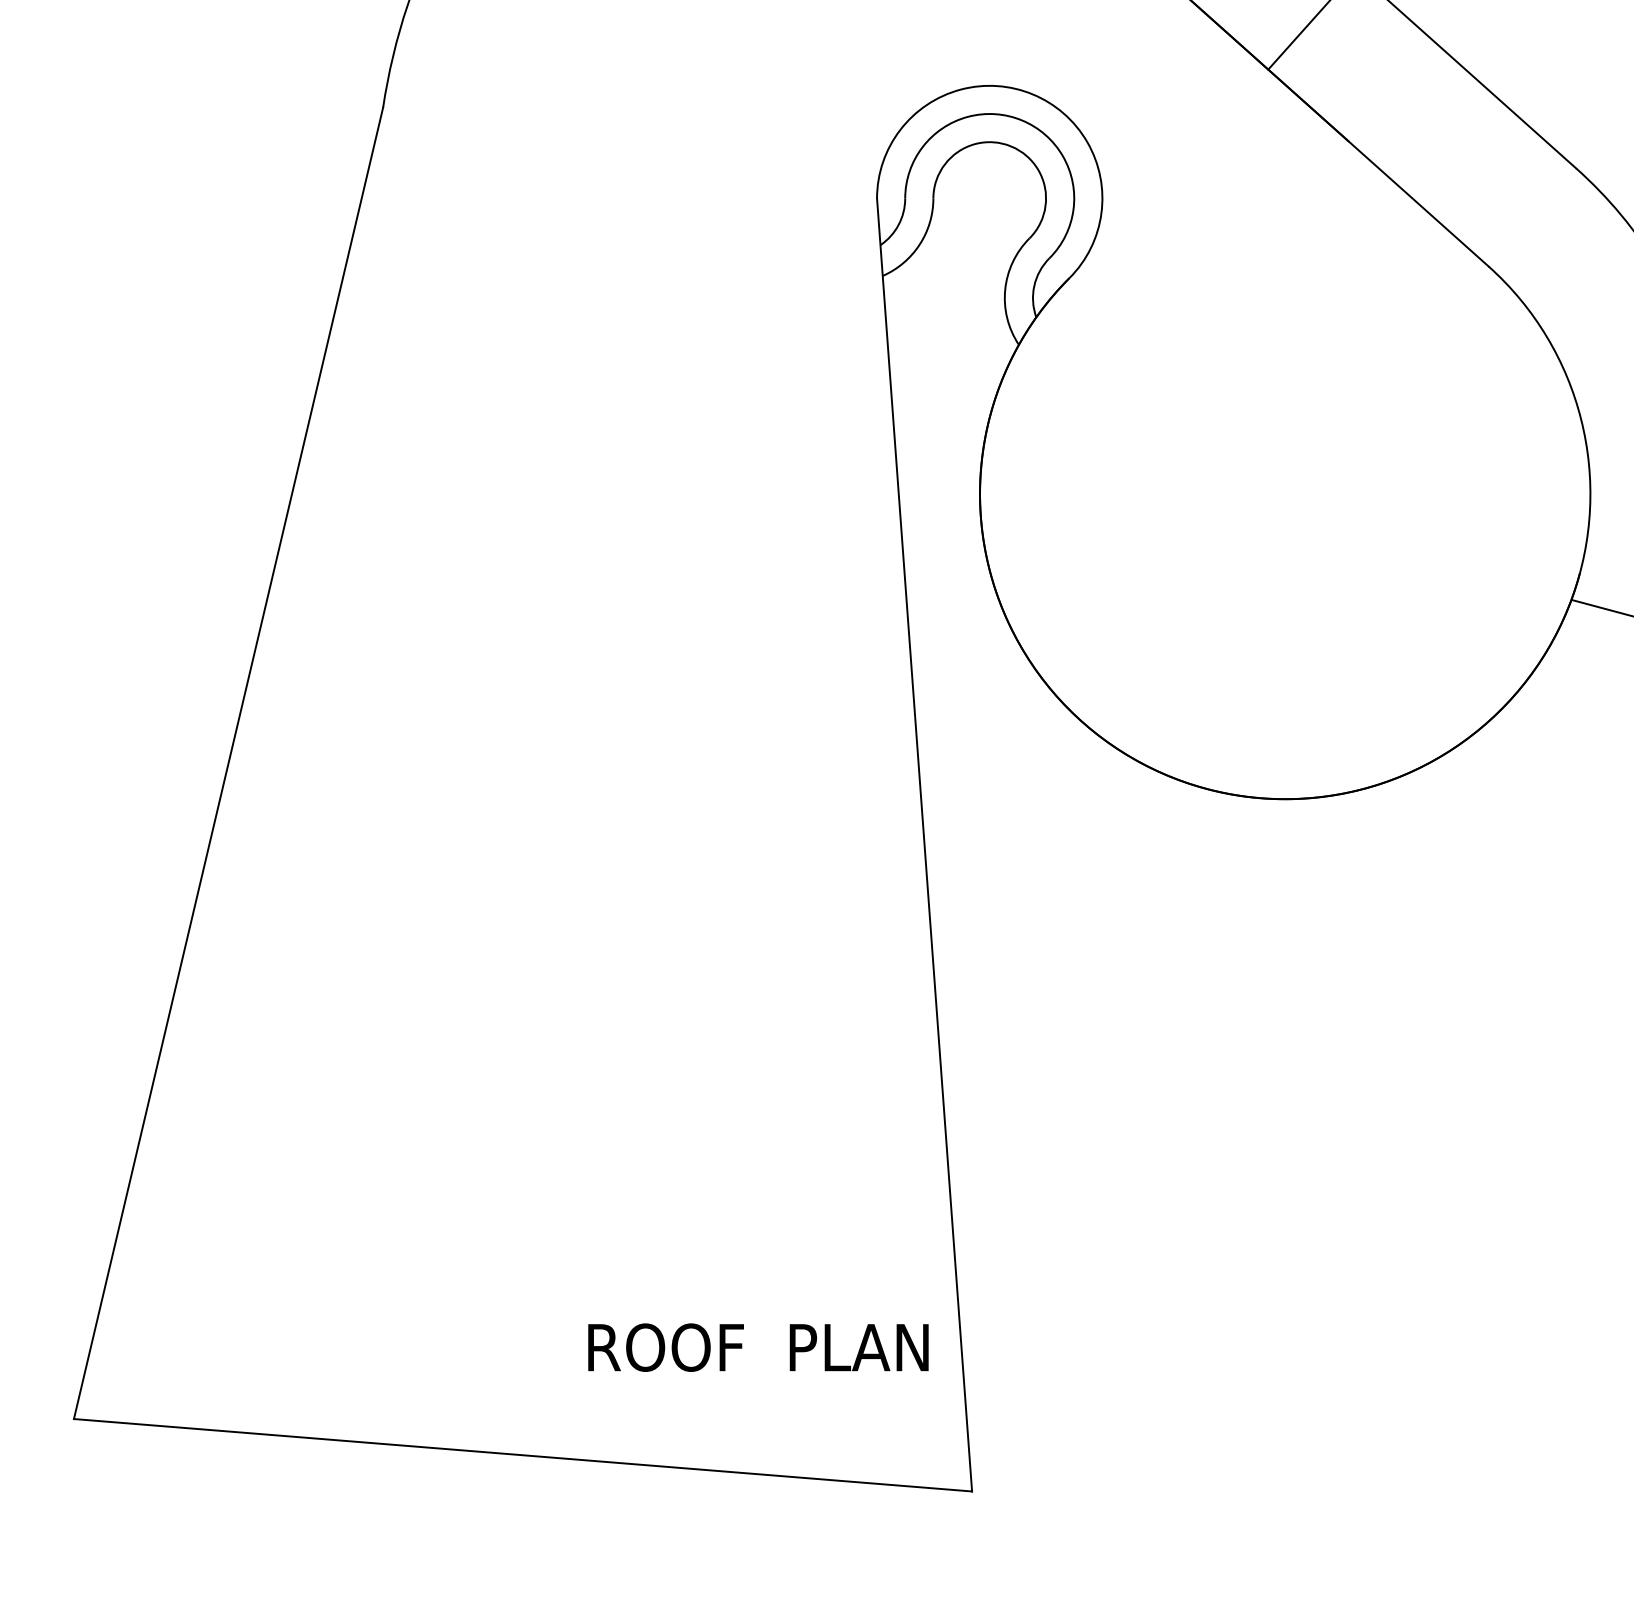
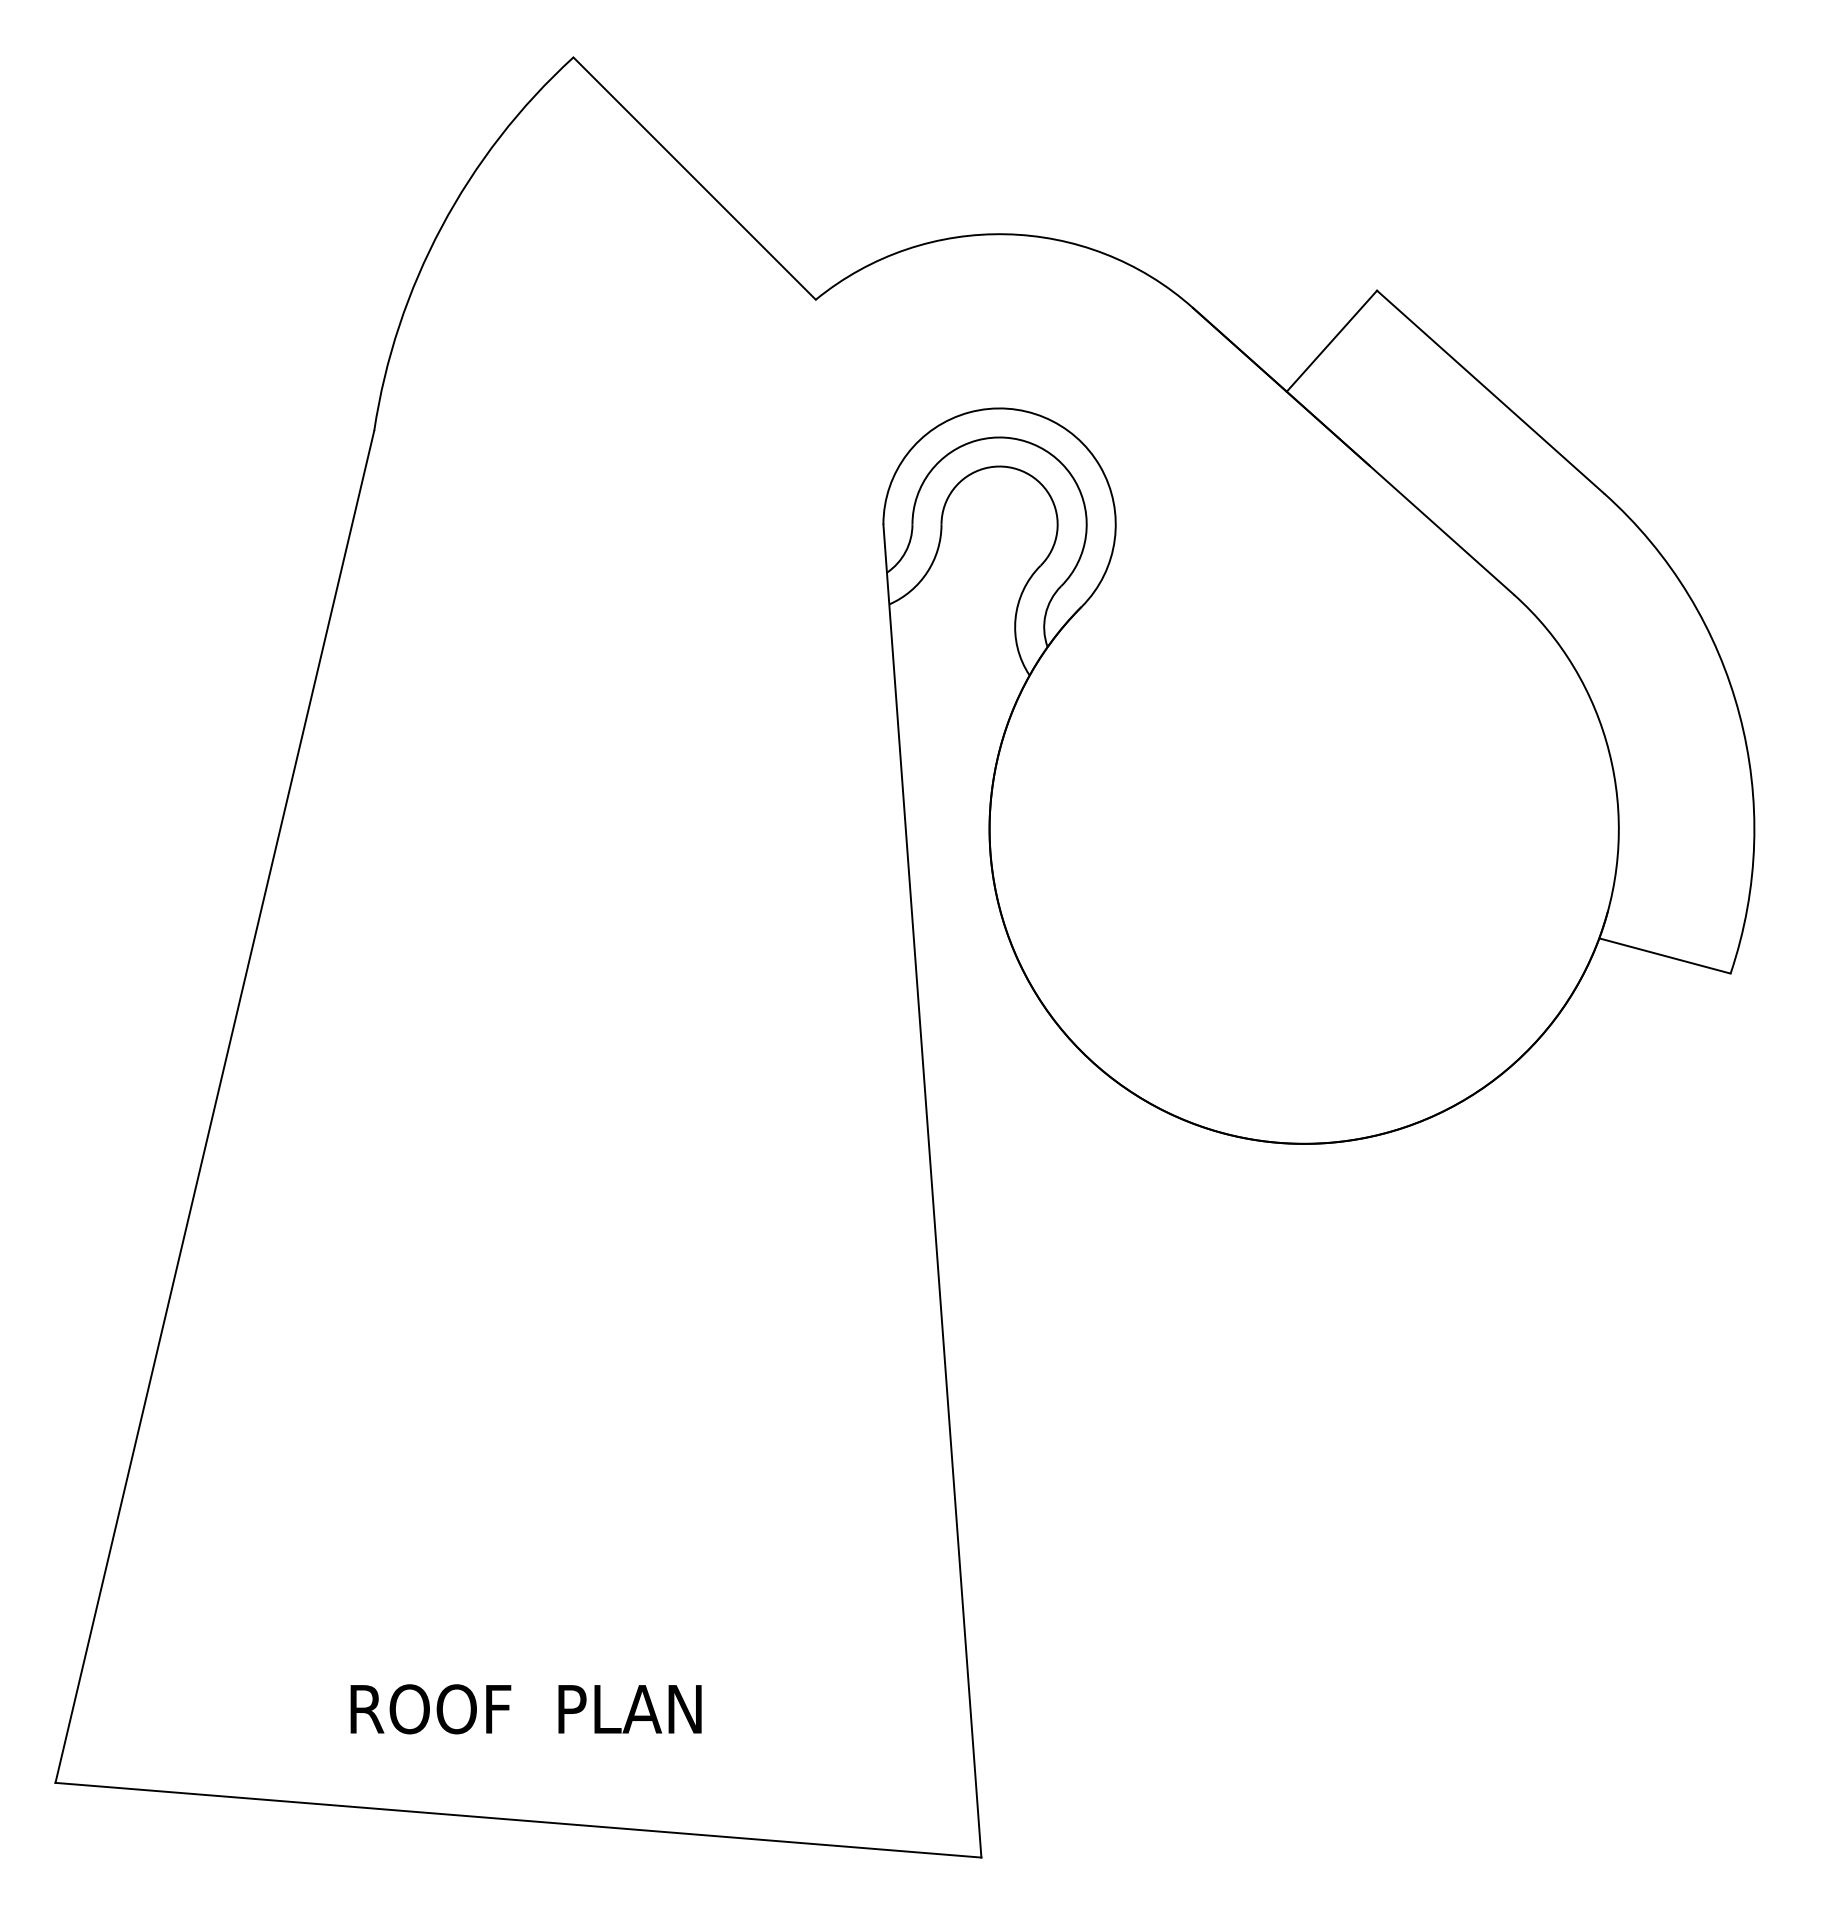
text: (757, 1347) -> (525, 1709), moved

